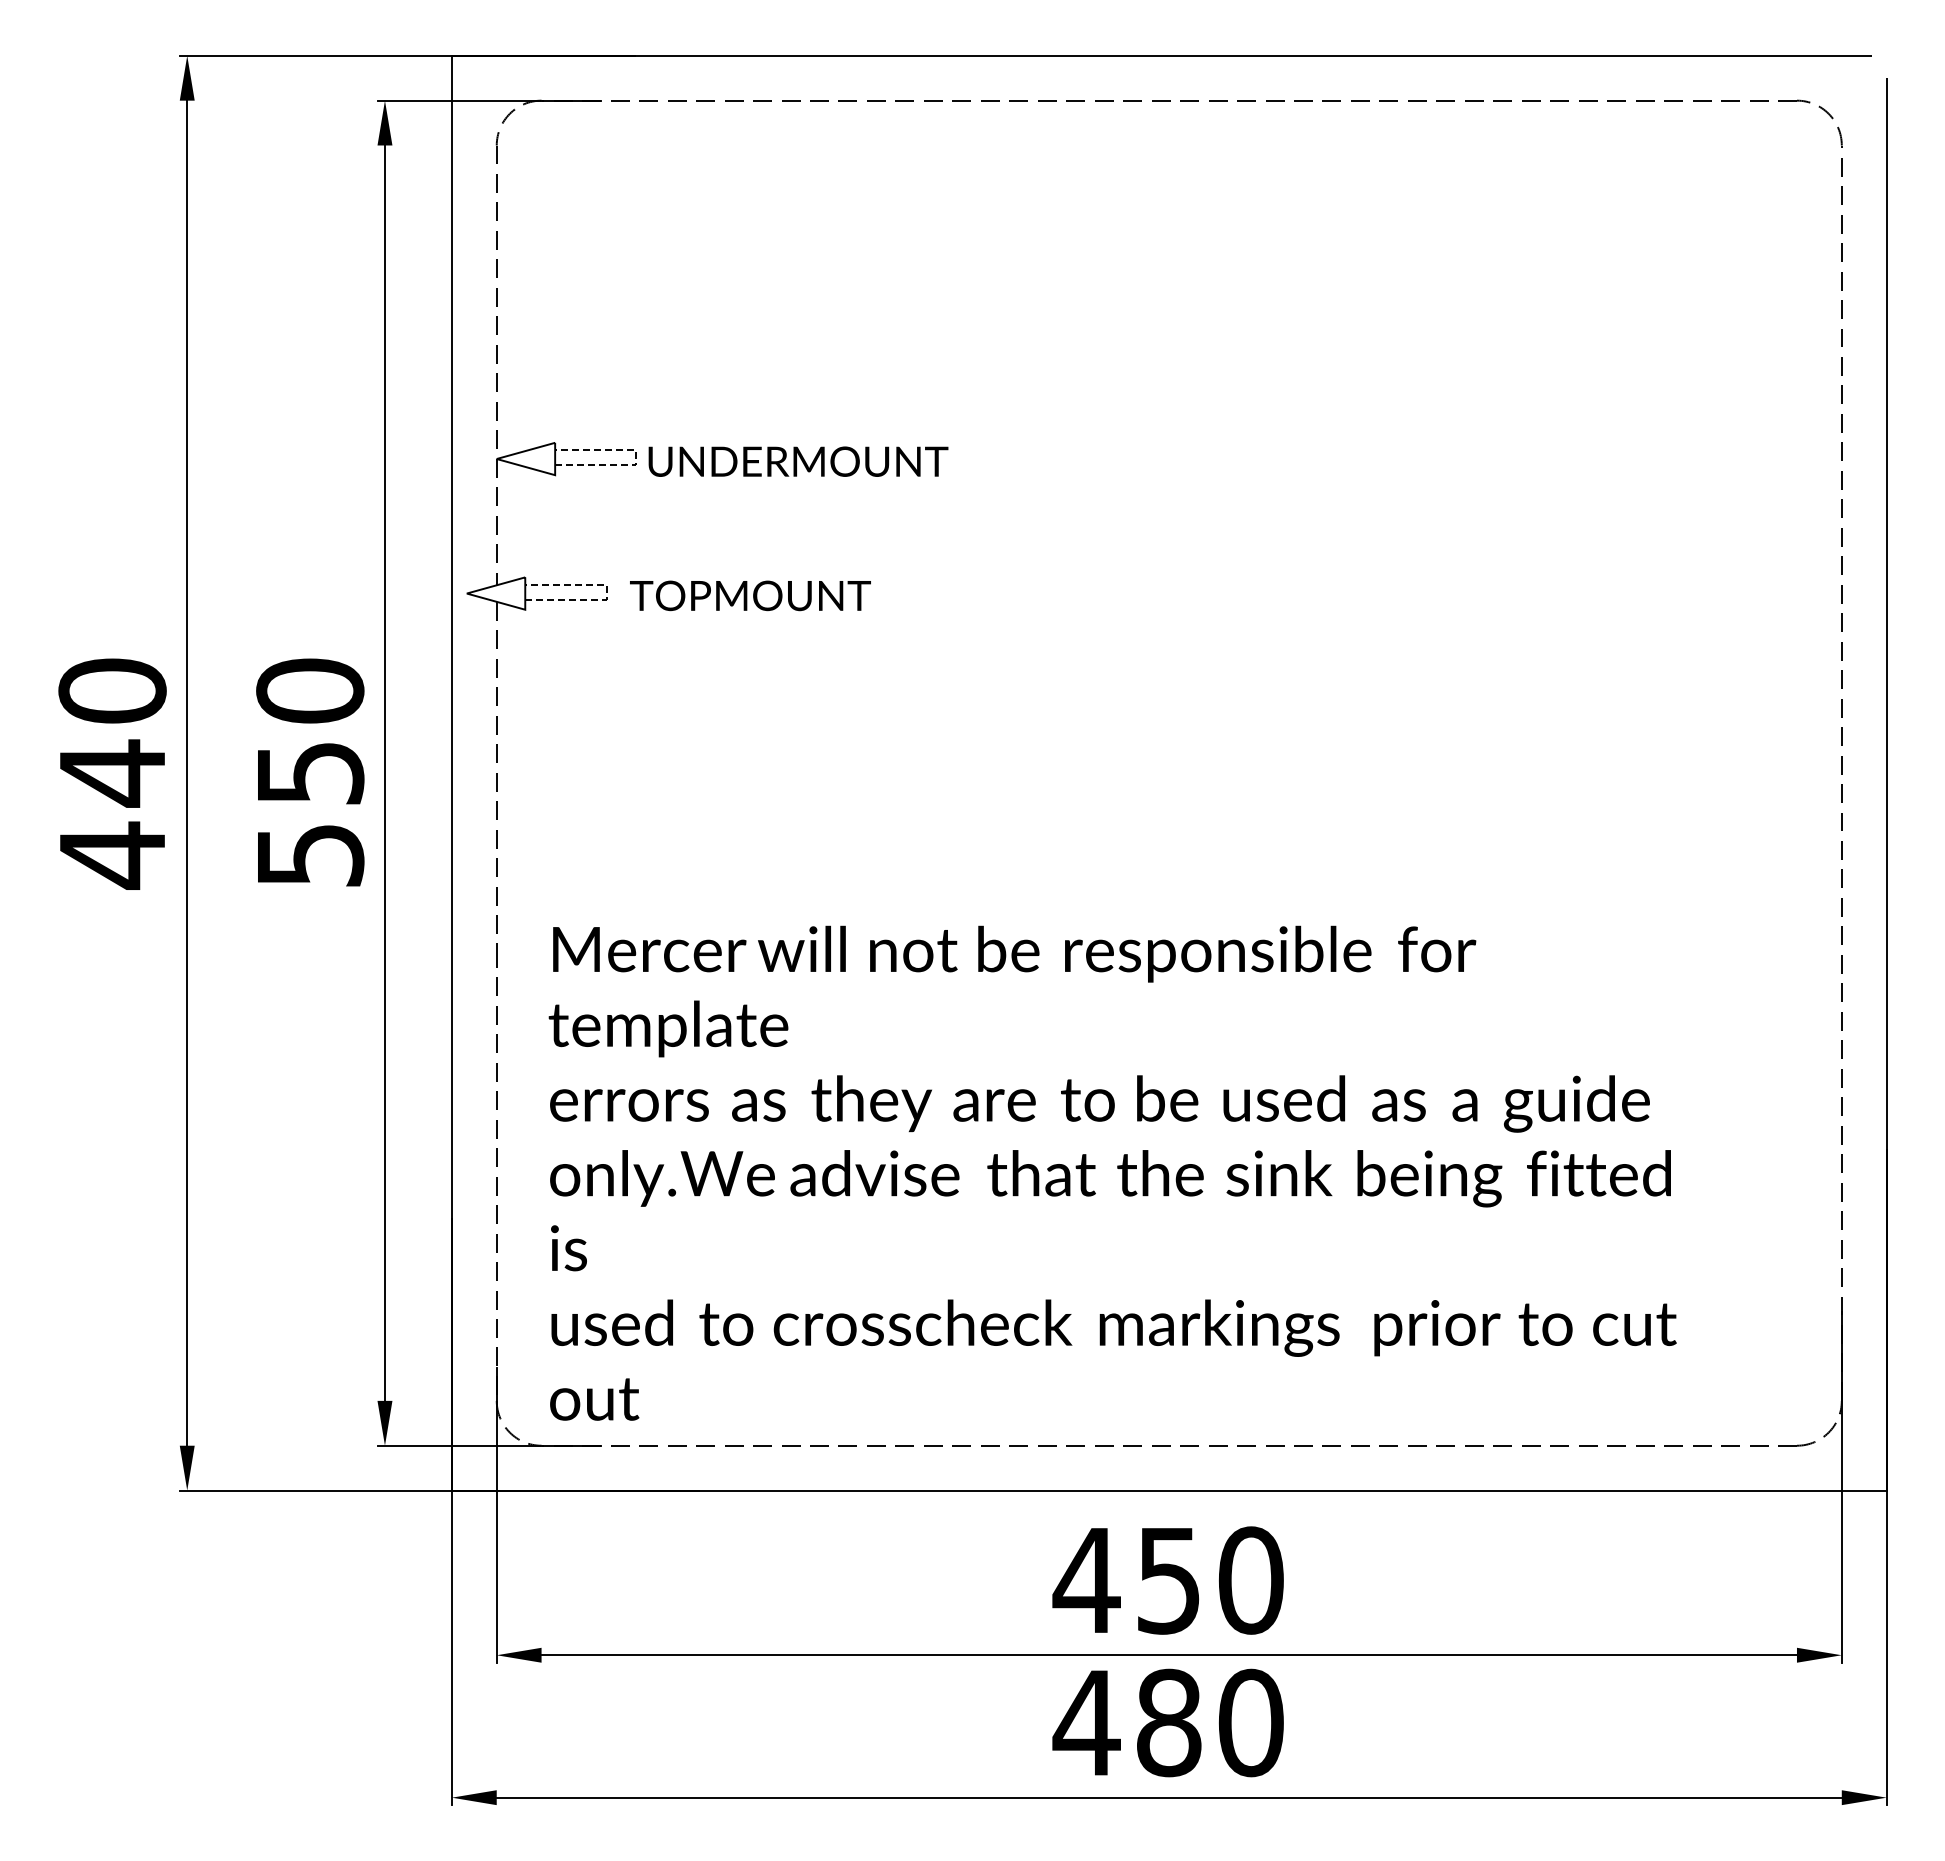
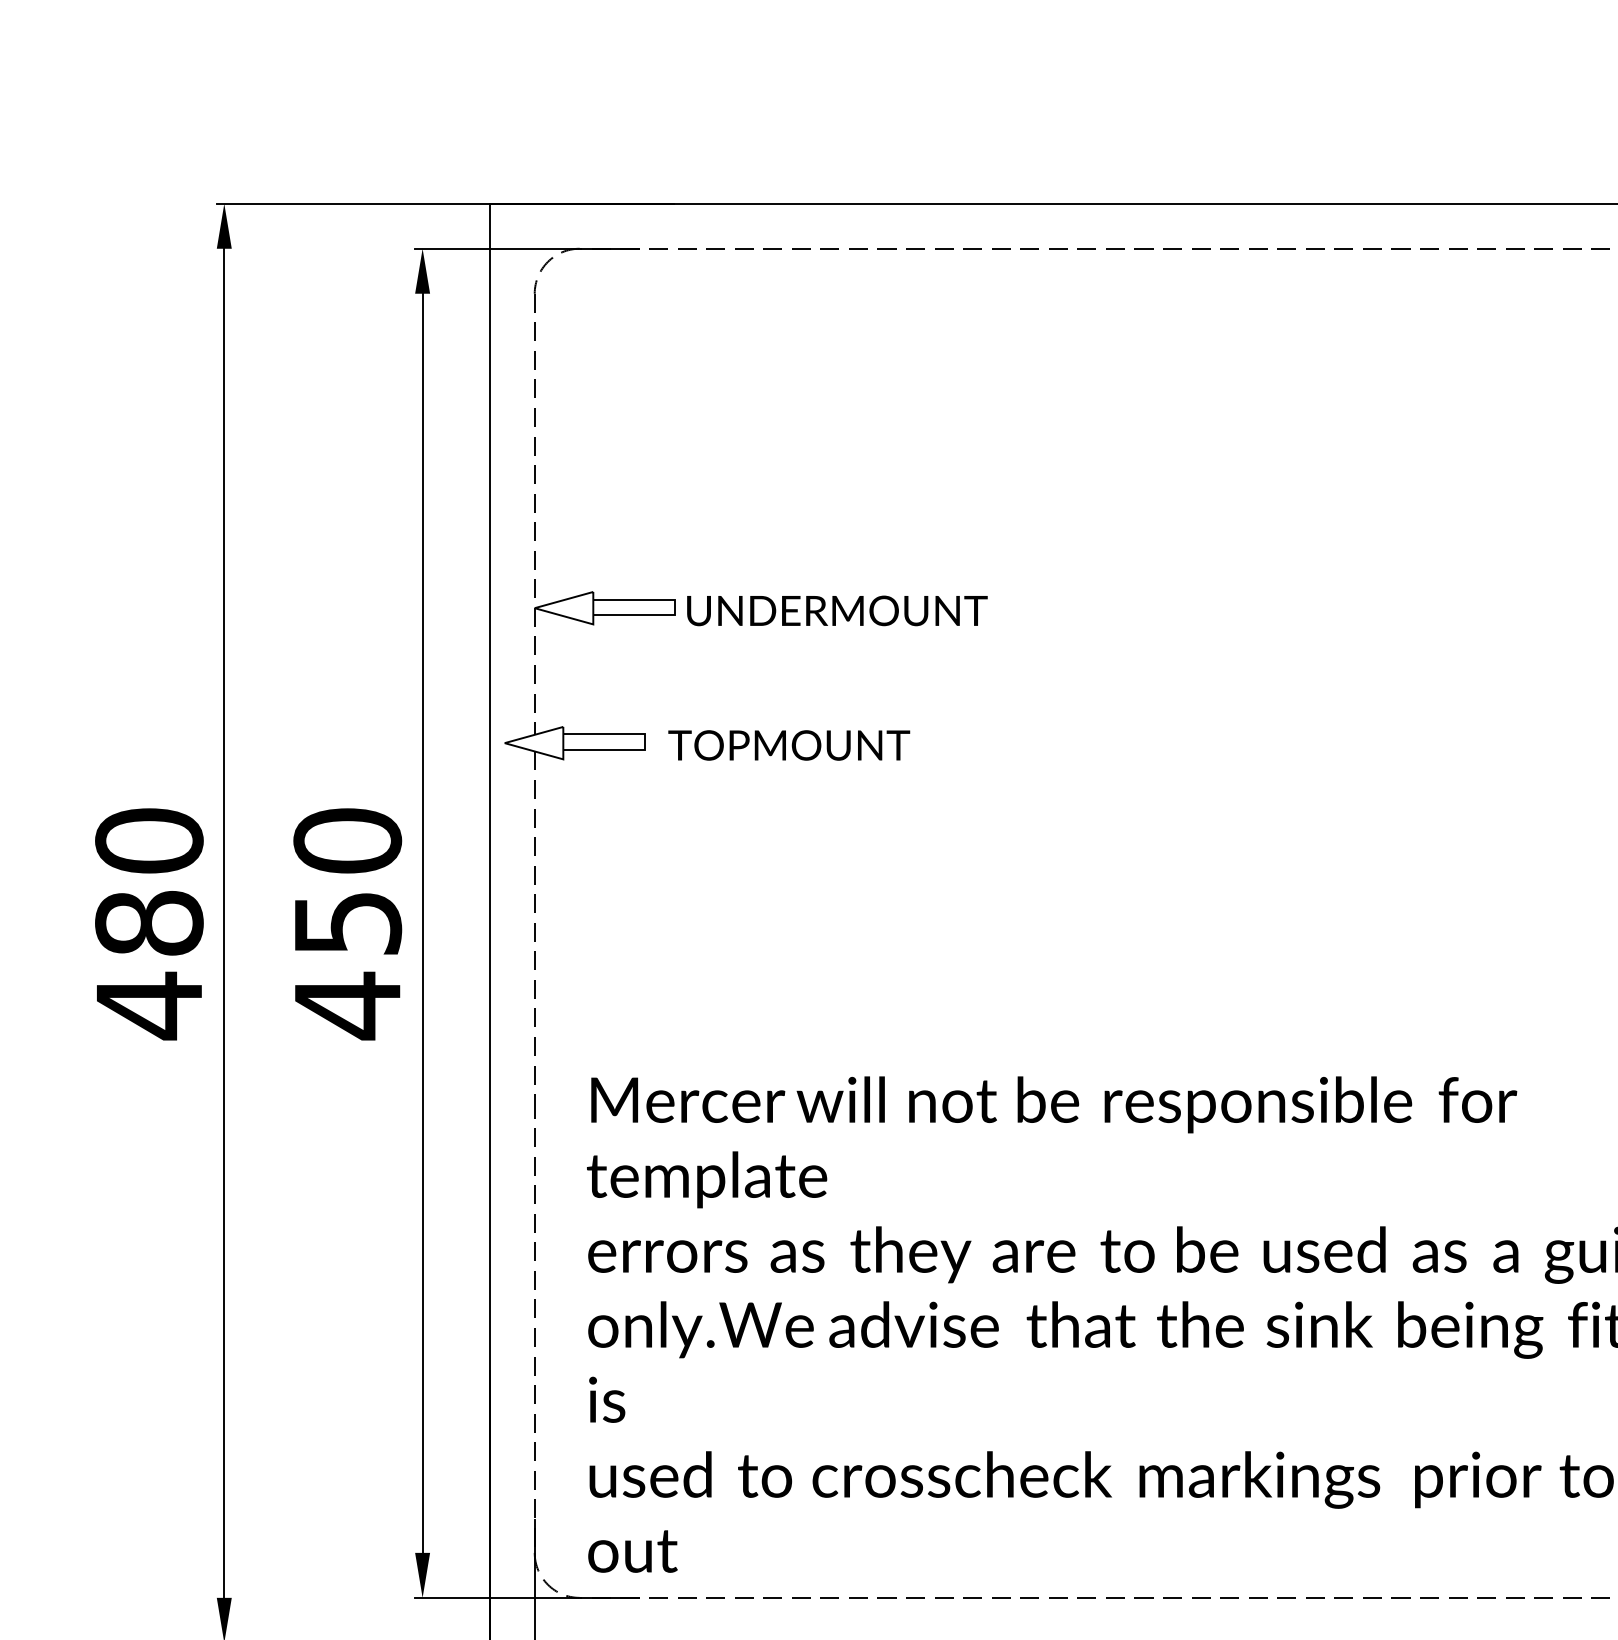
line: (636, 457) -> (674, 606), dashed -> solid
line: (606, 592) -> (644, 742), dashed -> solid
text: (112, 773) -> (149, 923), 440 -> 480
text: (311, 855) -> (348, 1005), 550 -> 450

